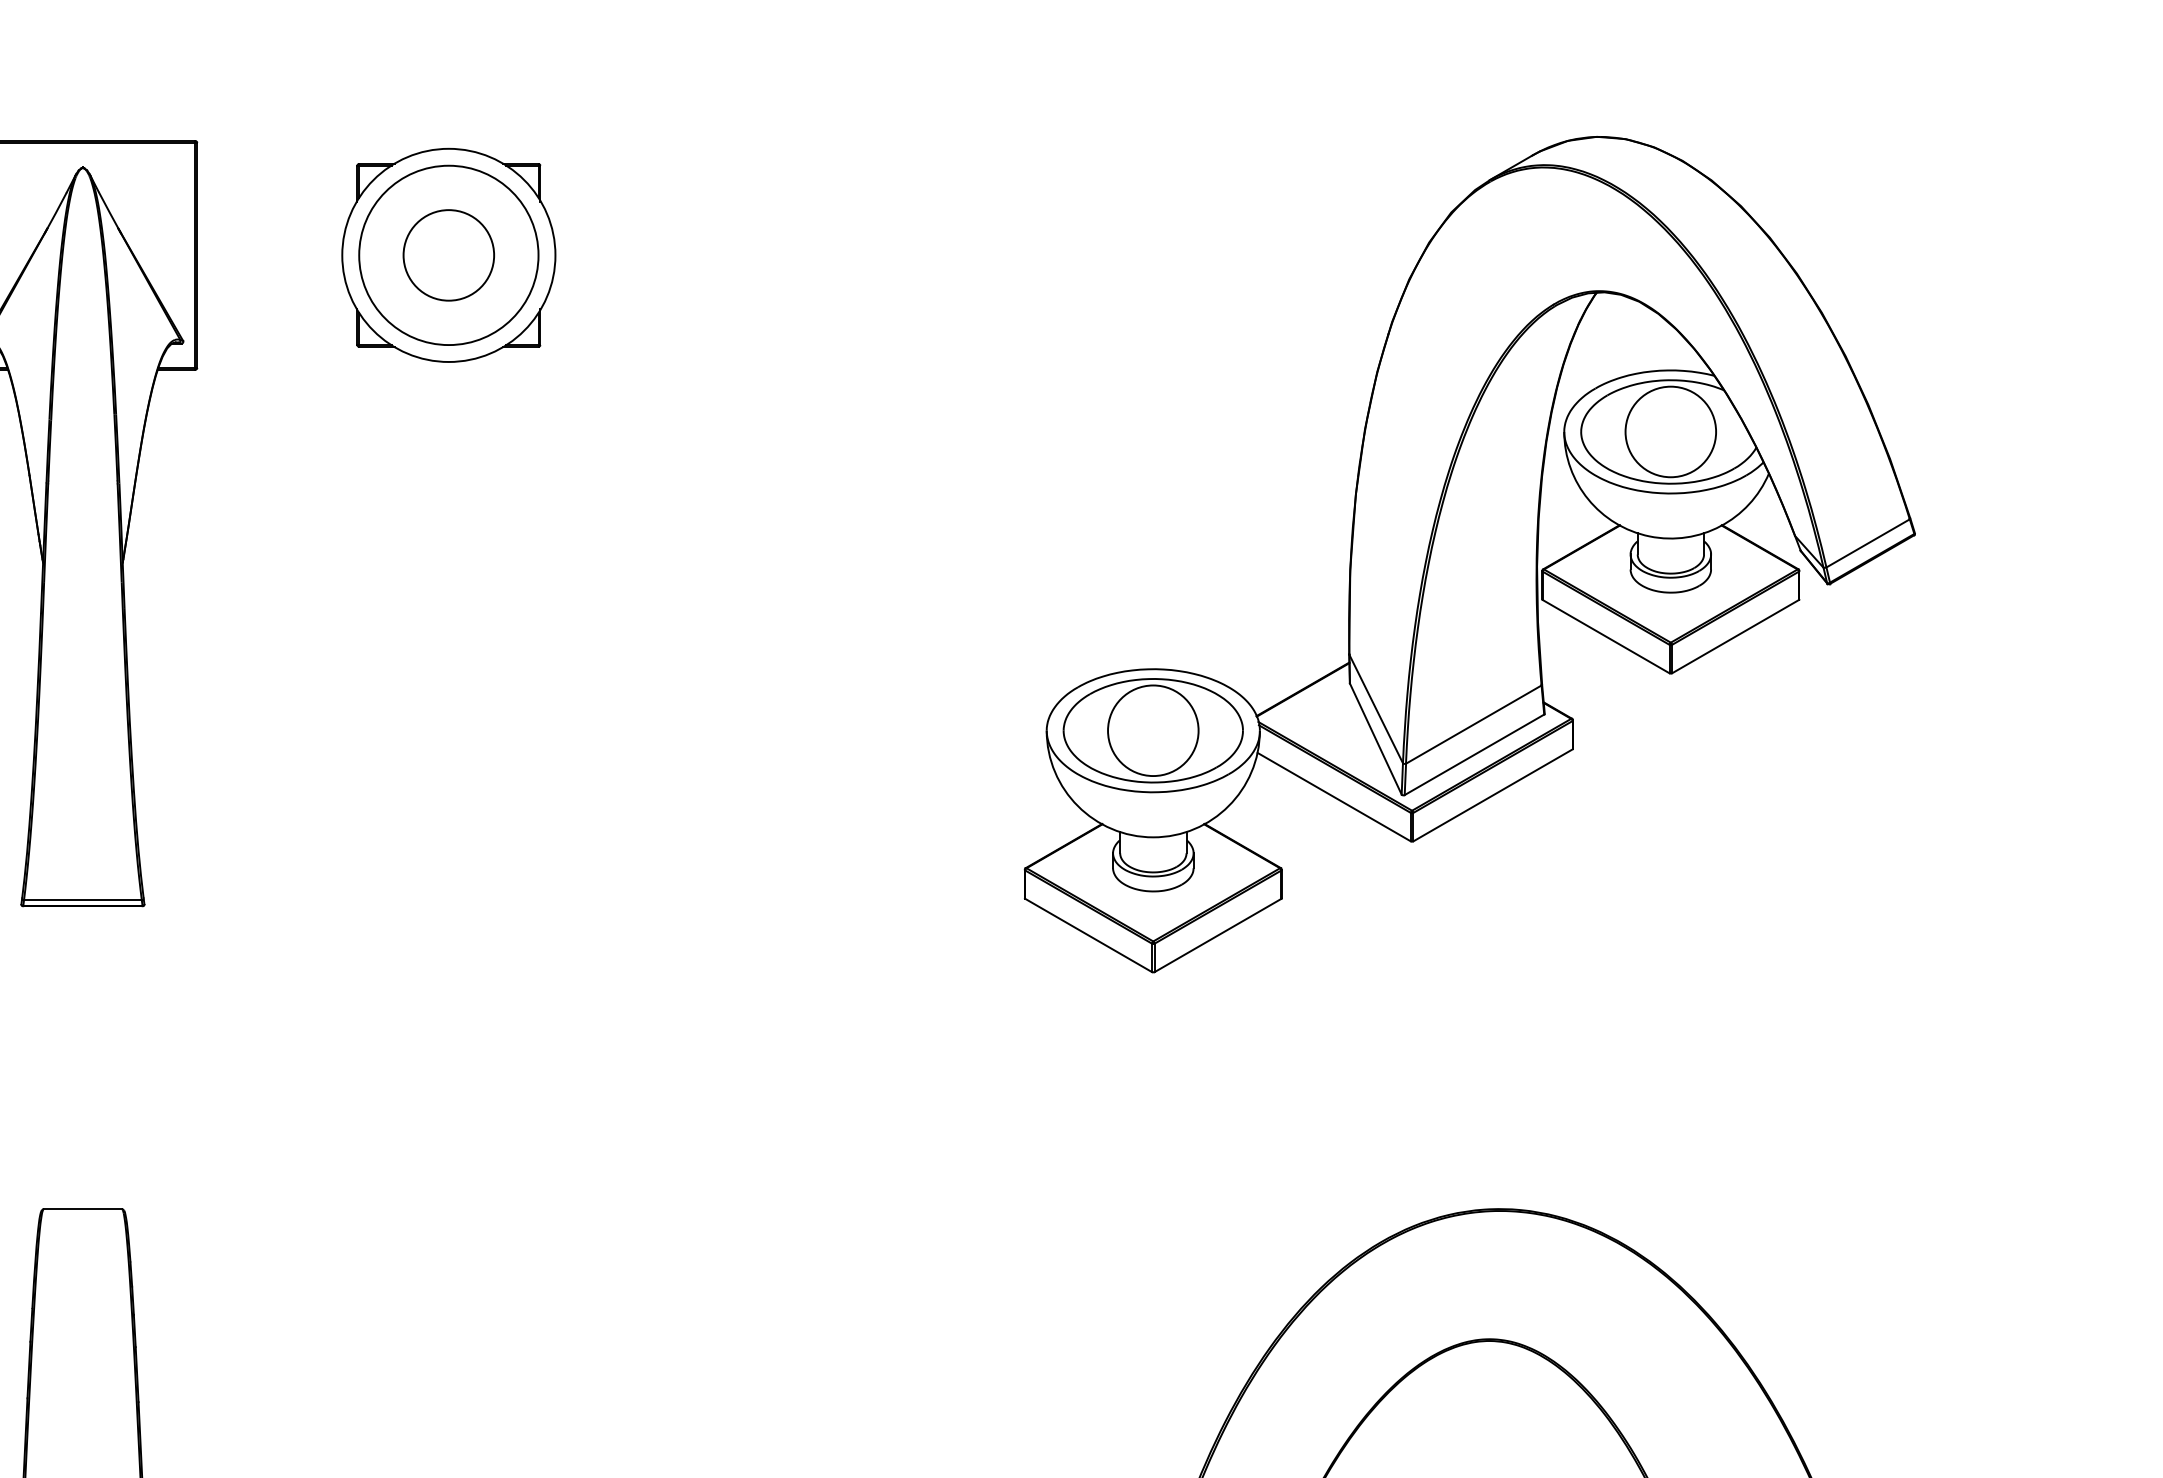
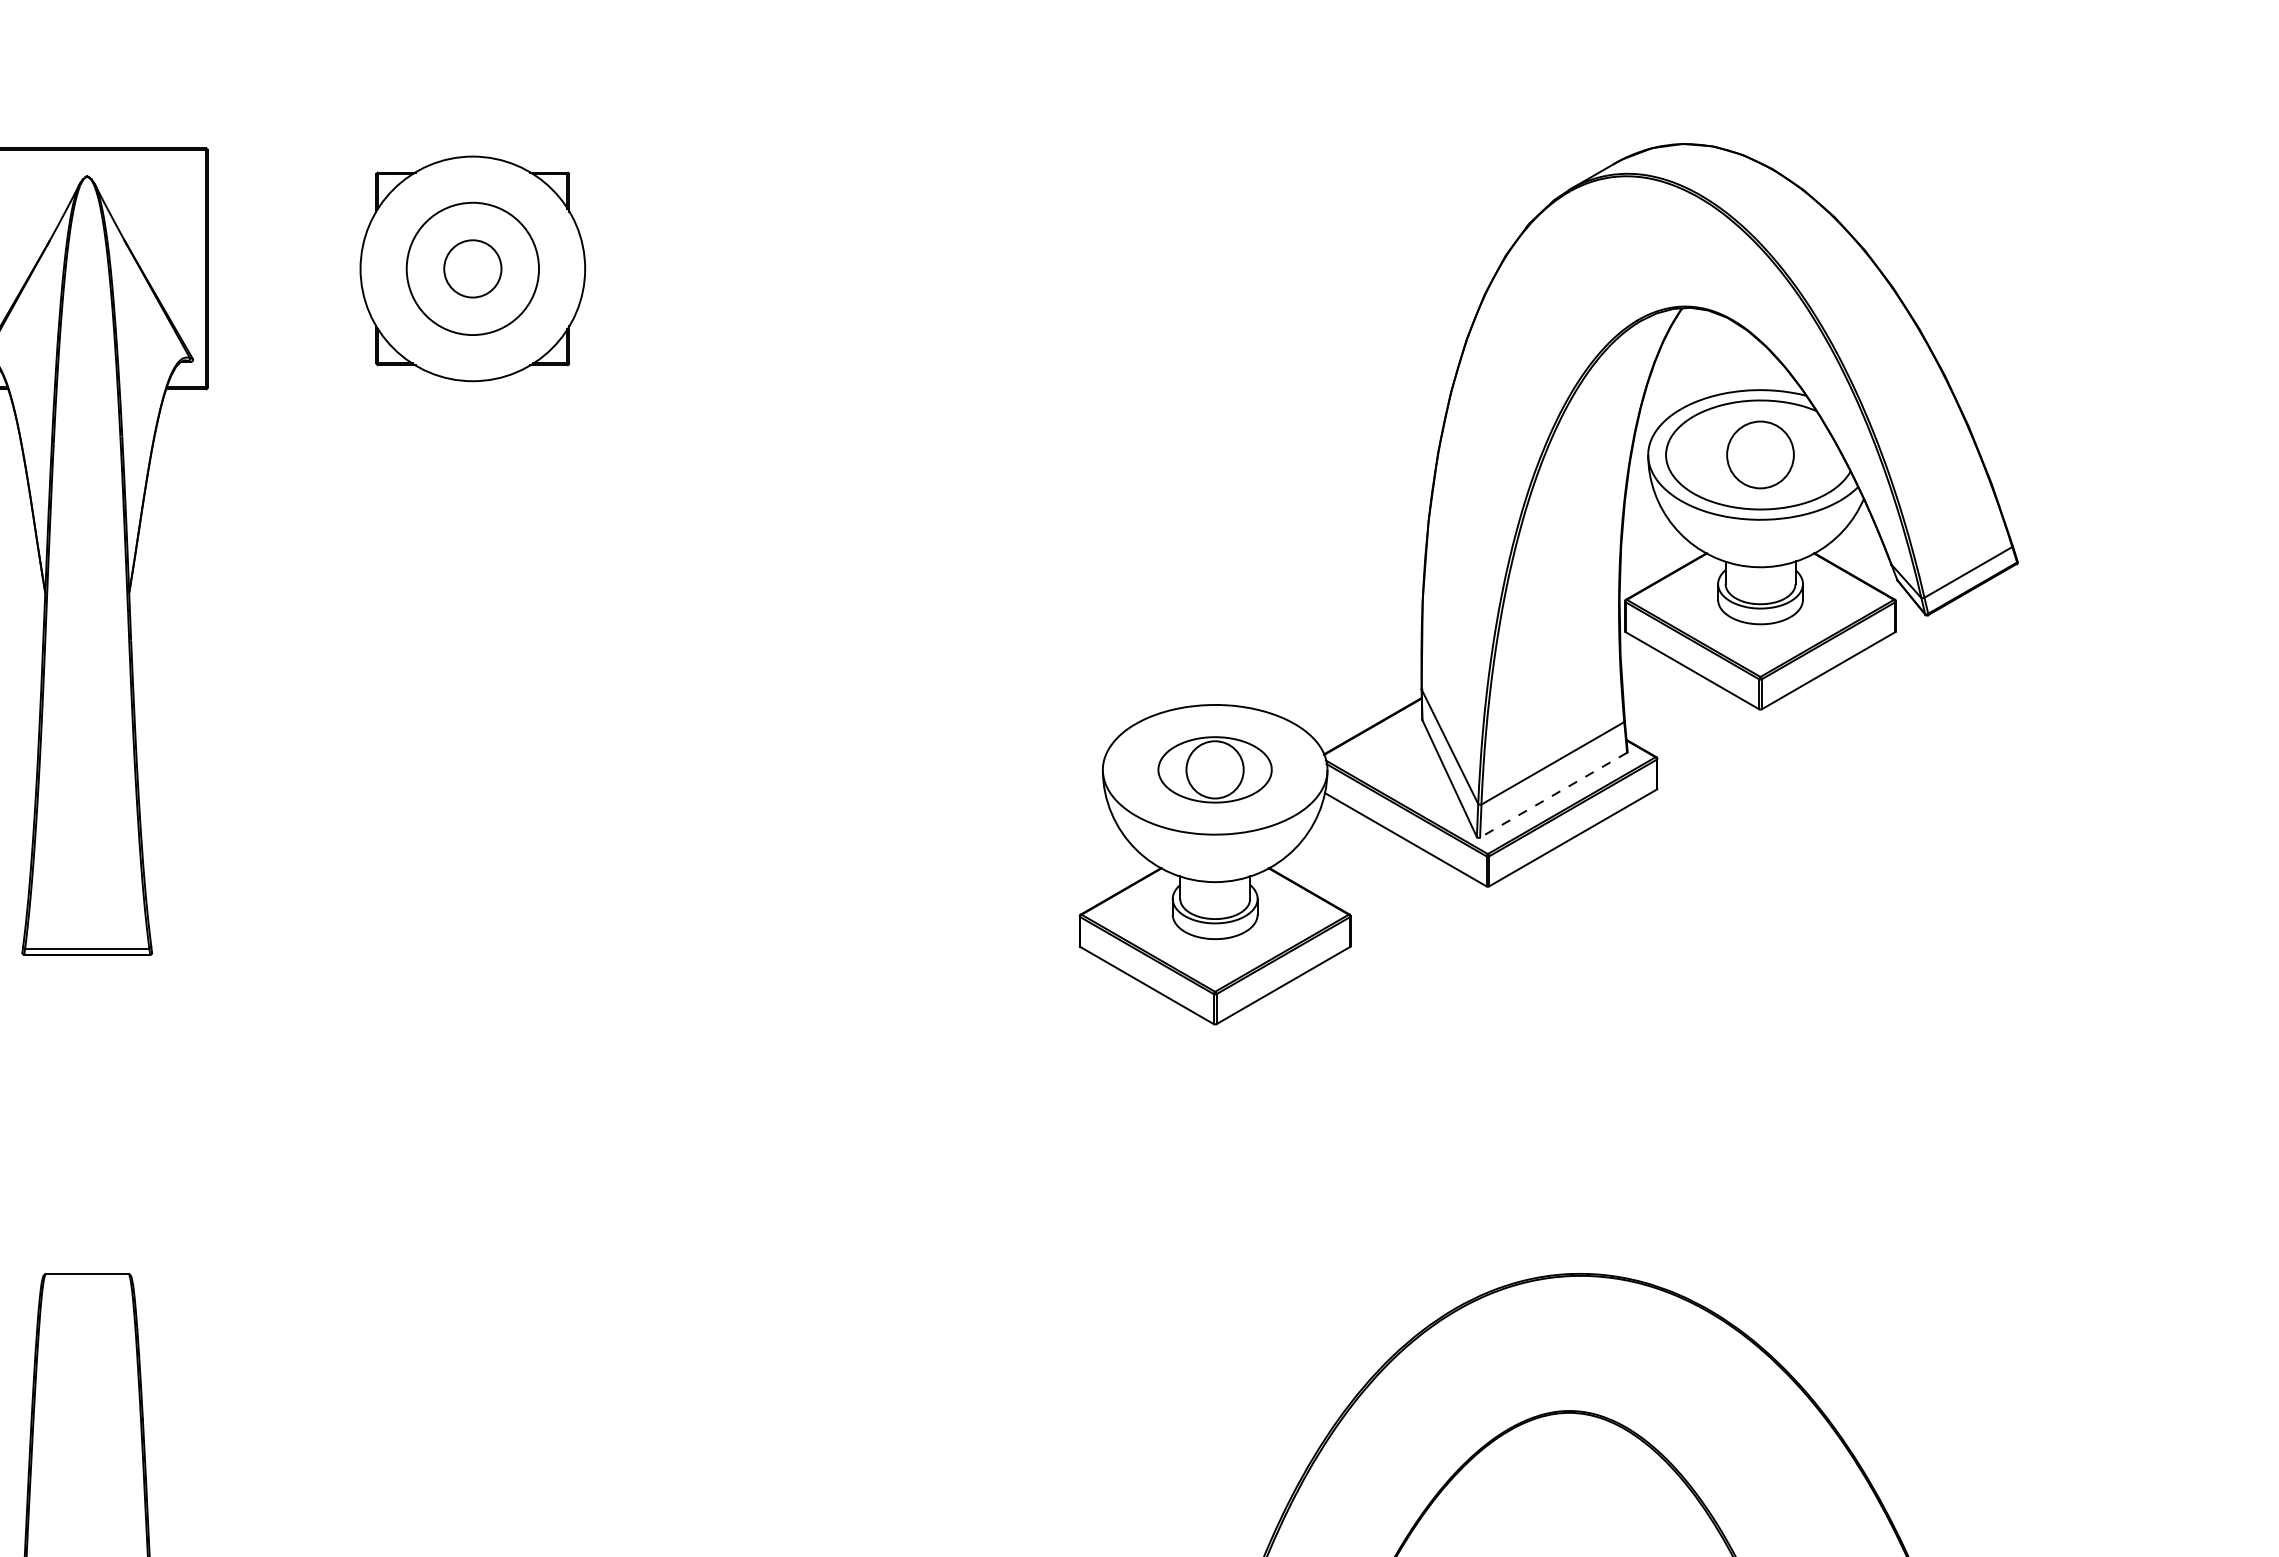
circle: (448, 255) -> (472, 268), size x0.6
circle: (448, 255) -> (472, 268), size x0.7
circle: (1670, 431) -> (1760, 454), size x0.7
part: (1152, 730) -> (1214, 769), size x0.6
line: (1474, 755) -> (1553, 795), solid -> dashed

